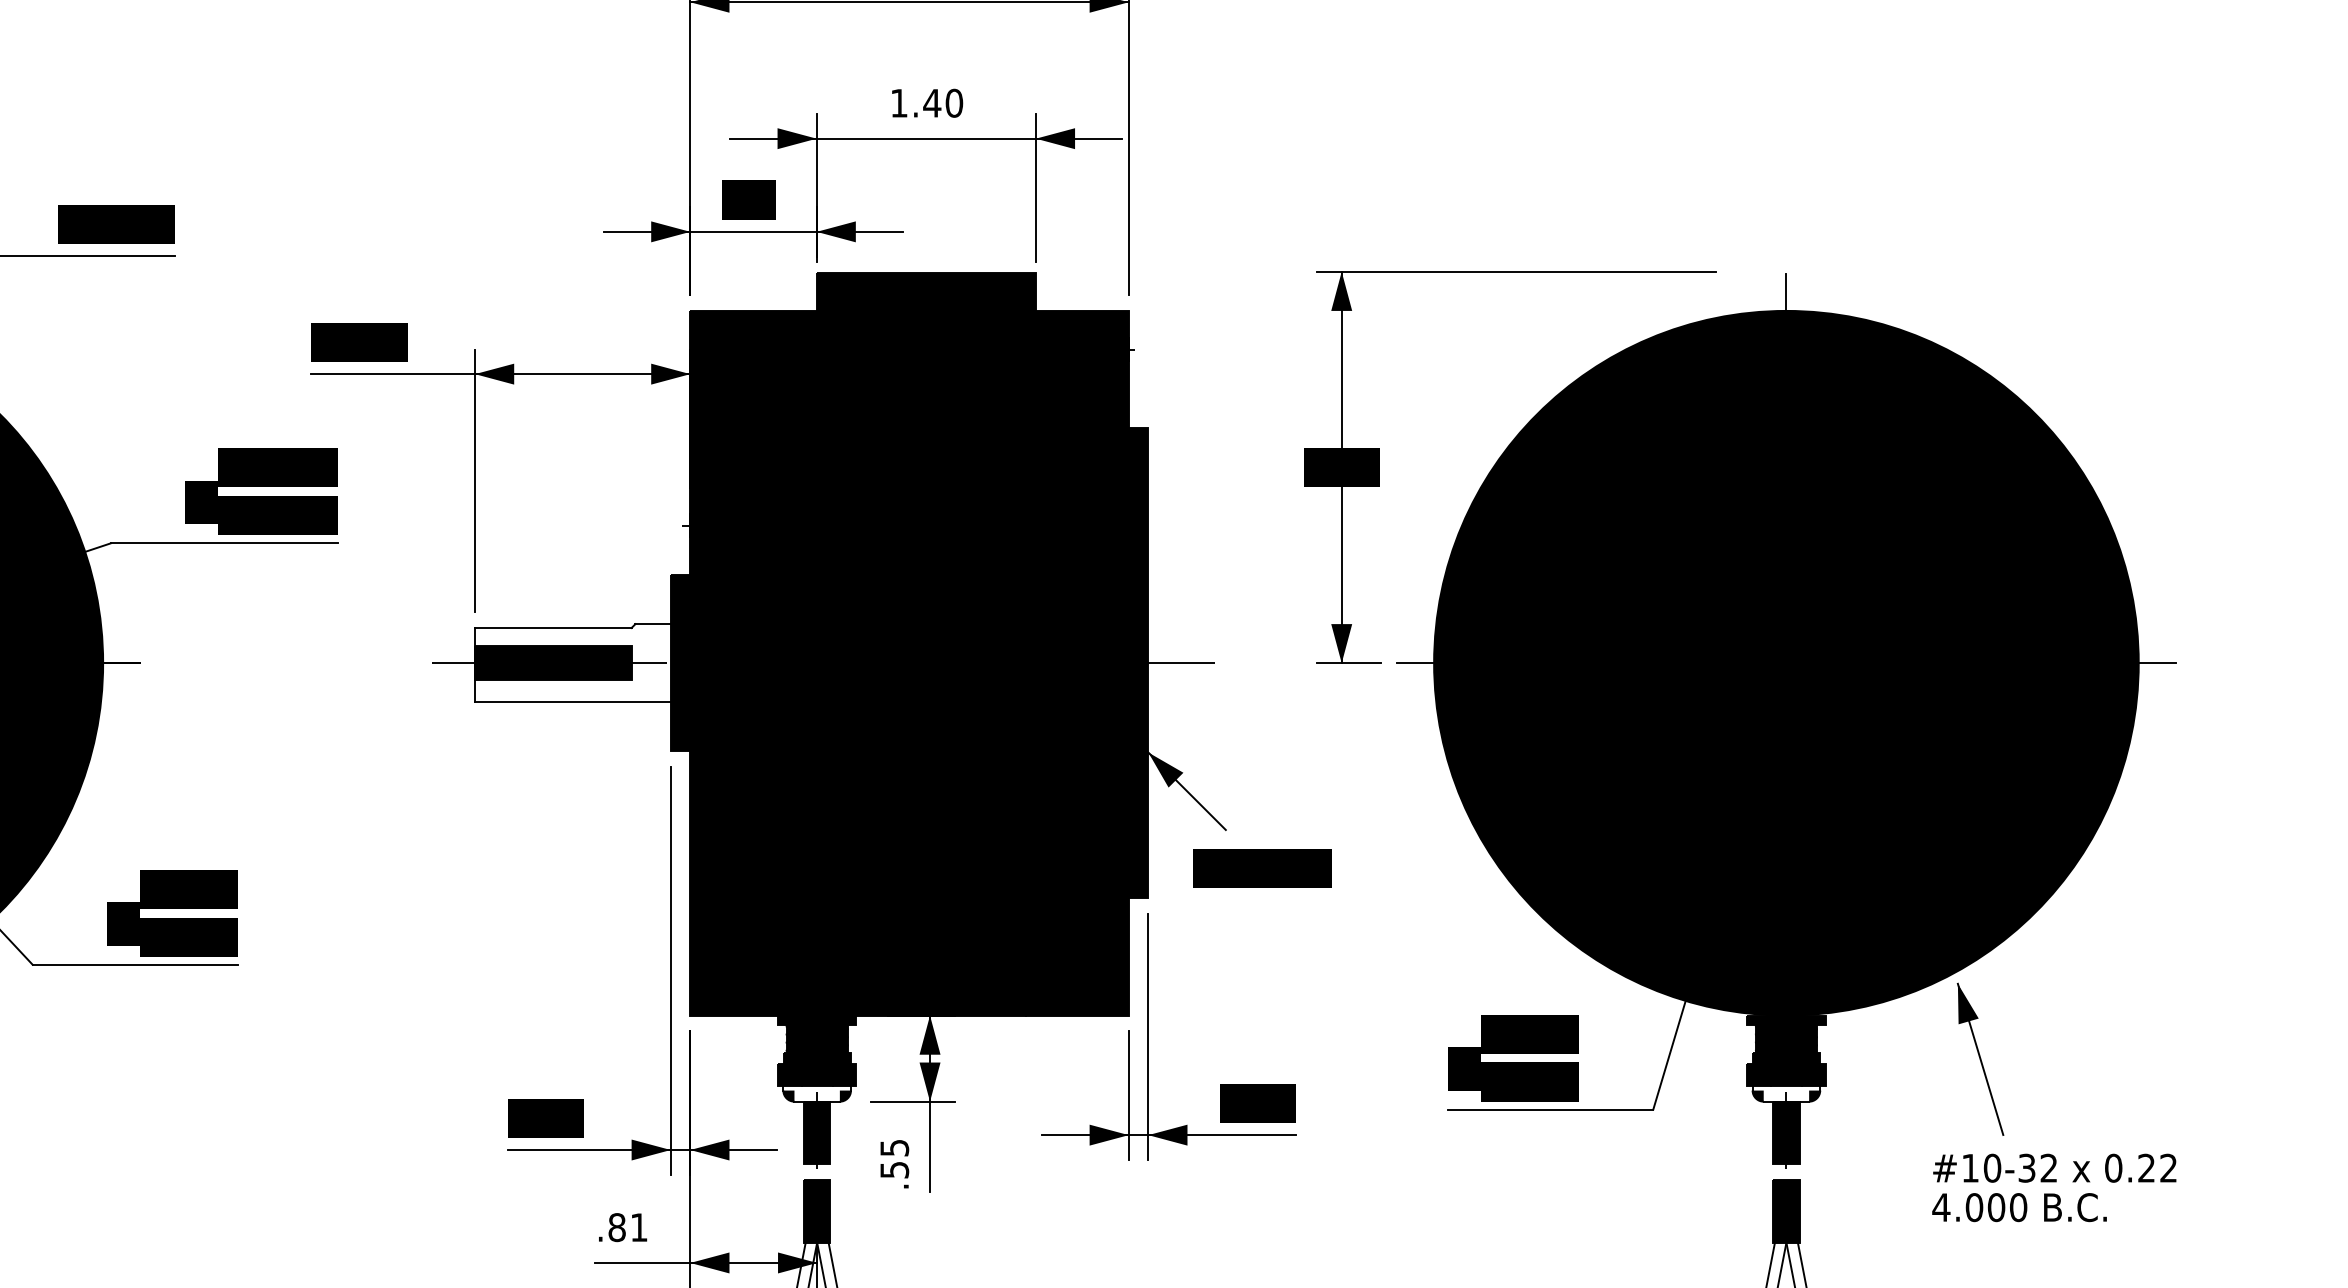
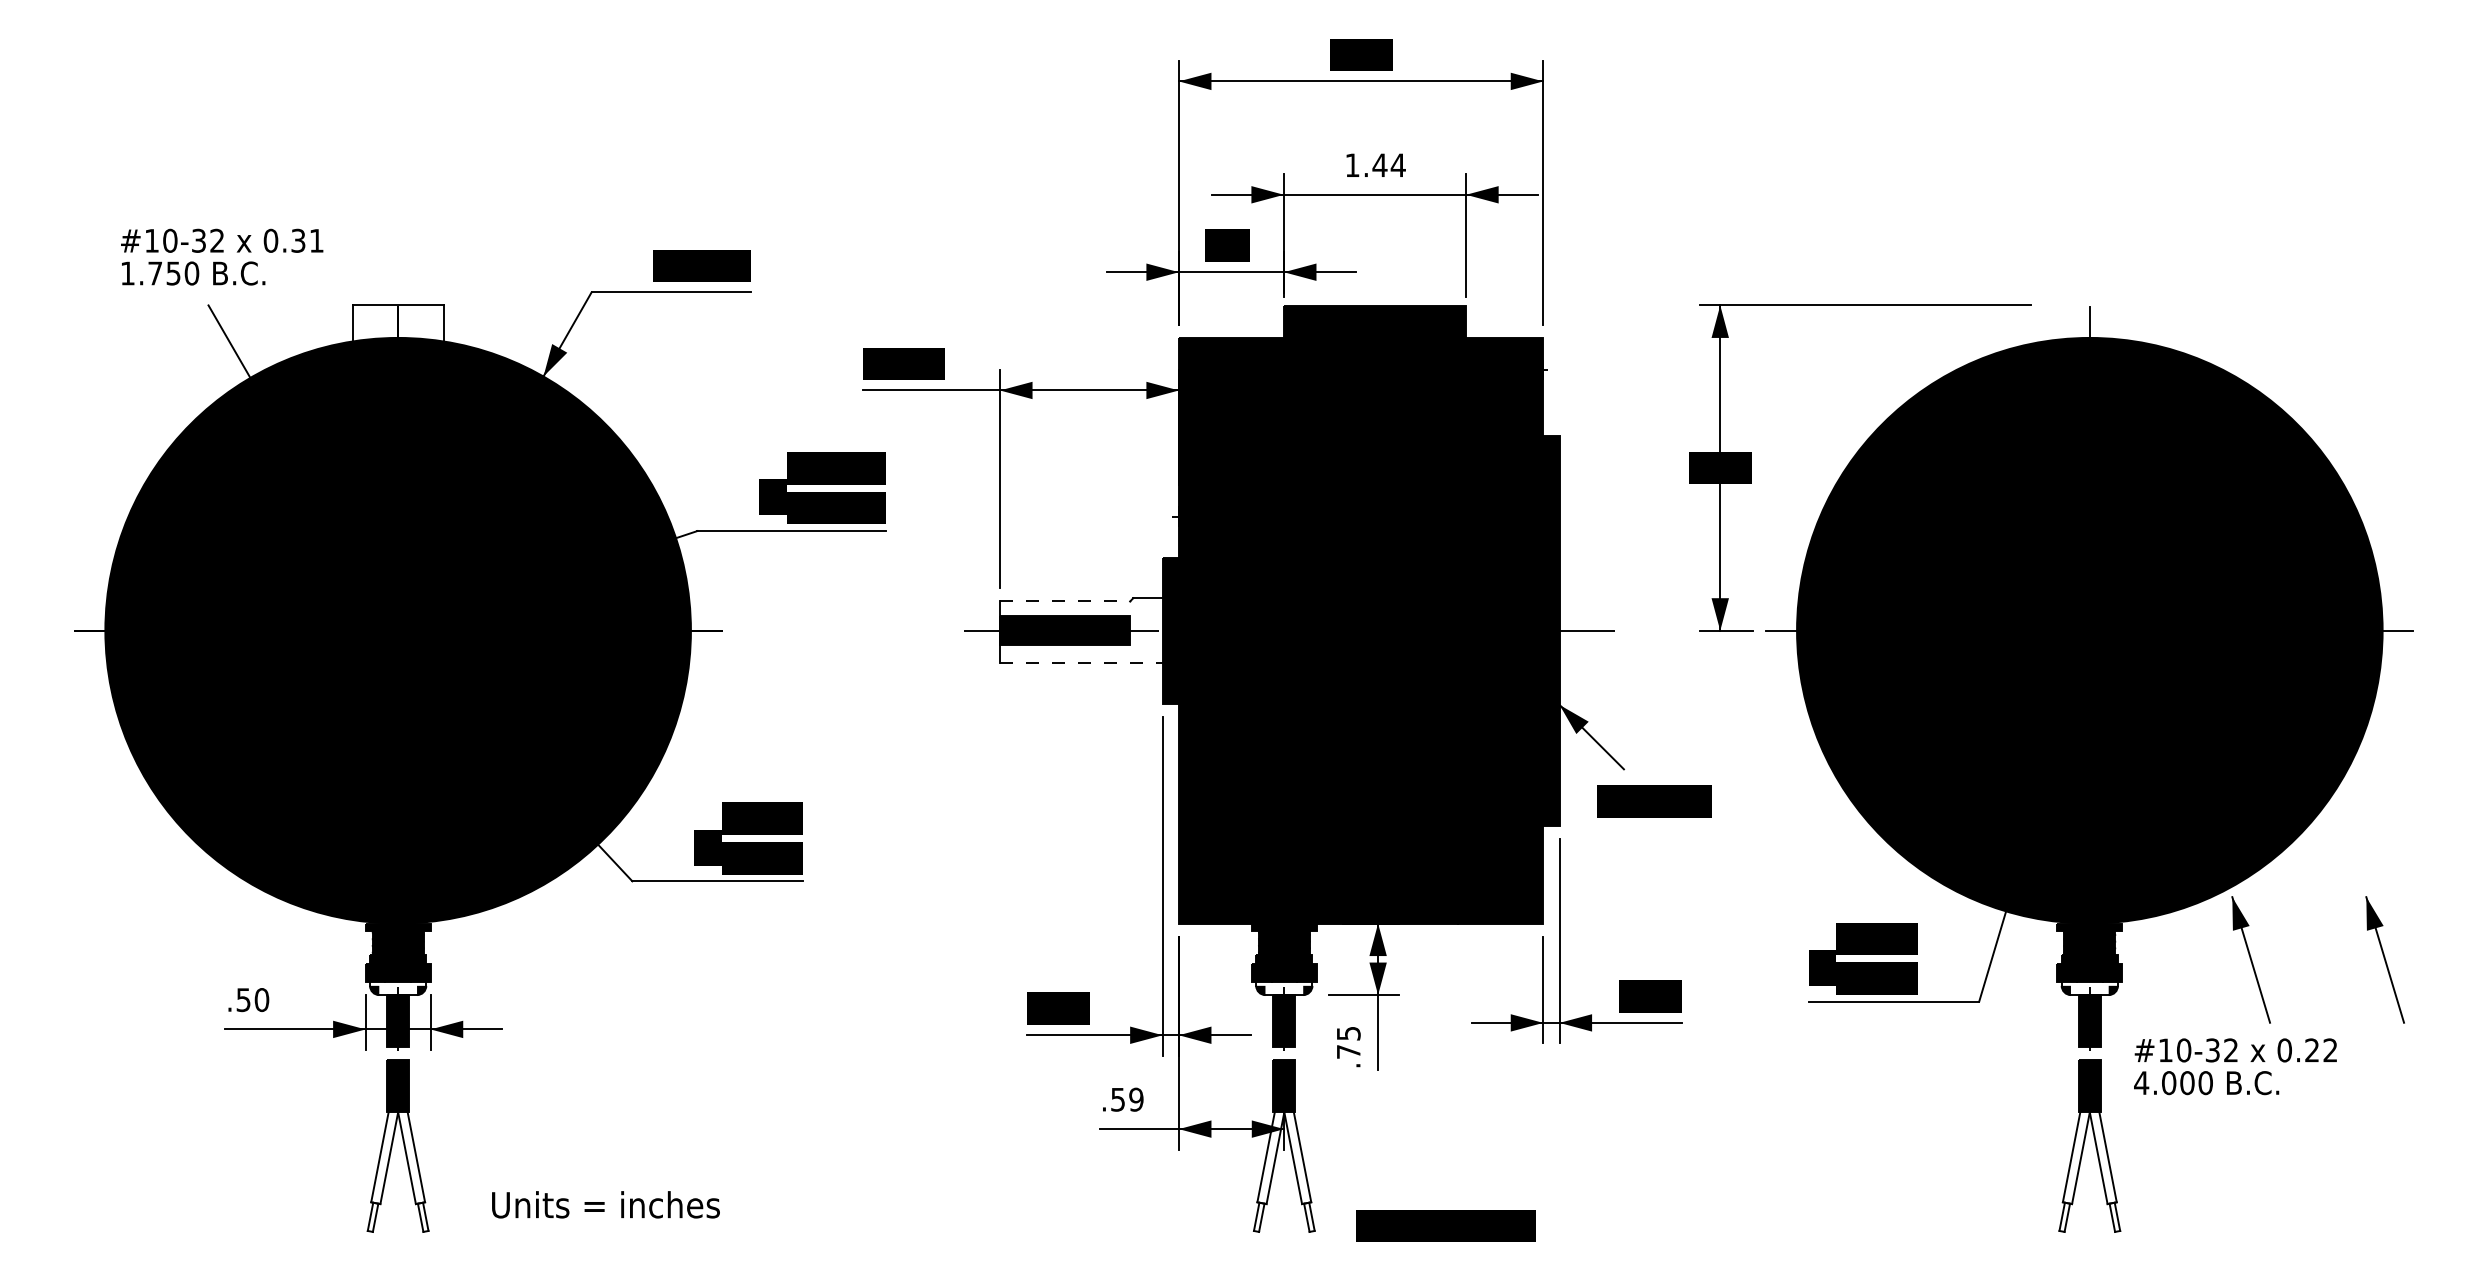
text: (953, 103) -> (1397, 165), 1.40 -> 1.44
line: (553, 628) -> (1065, 601), solid -> dashed
line: (573, 702) -> (1081, 663), solid -> dashed
part: (2140, 1058) -> (2384, 959), added
text: (894, 1169) -> (1348, 1051), .55 -> .75
text: (2054, 1187) -> (2235, 1066), moved
text: (628, 1227) -> (1127, 1099), .81 -> .59

